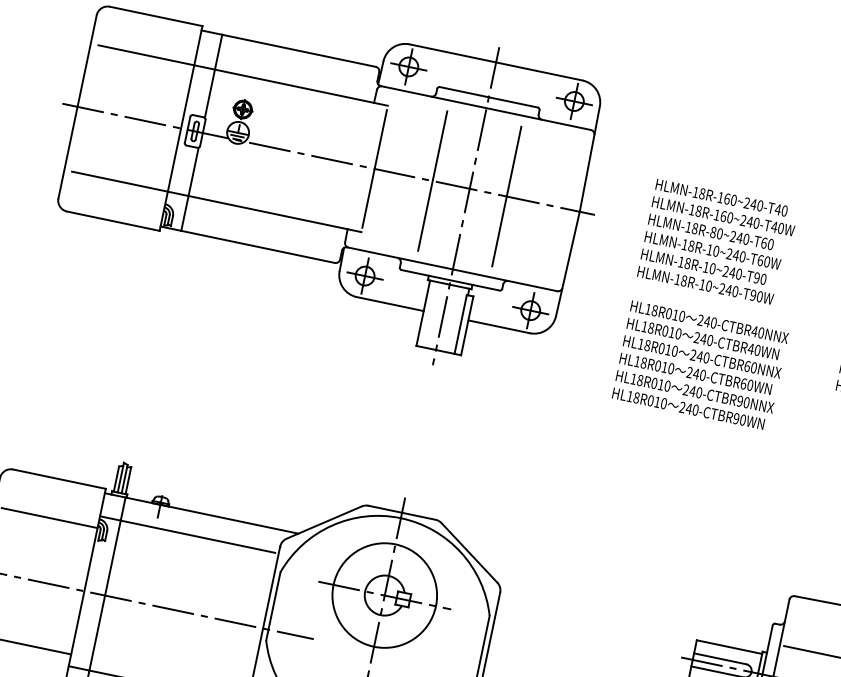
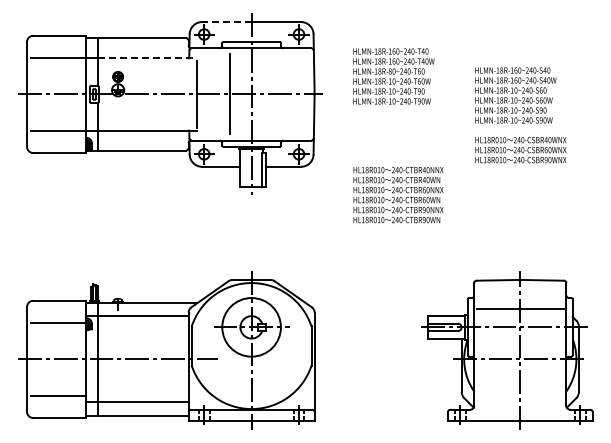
line: (452, 54) -> (226, 22), solid -> dashed
line: (302, 88) -> (148, 58), solid -> dashed
line: (506, 196) -> (272, 94), removed
text: (717, 242) -> (393, 76), moved
text: (700, 366) -> (398, 195), moved

